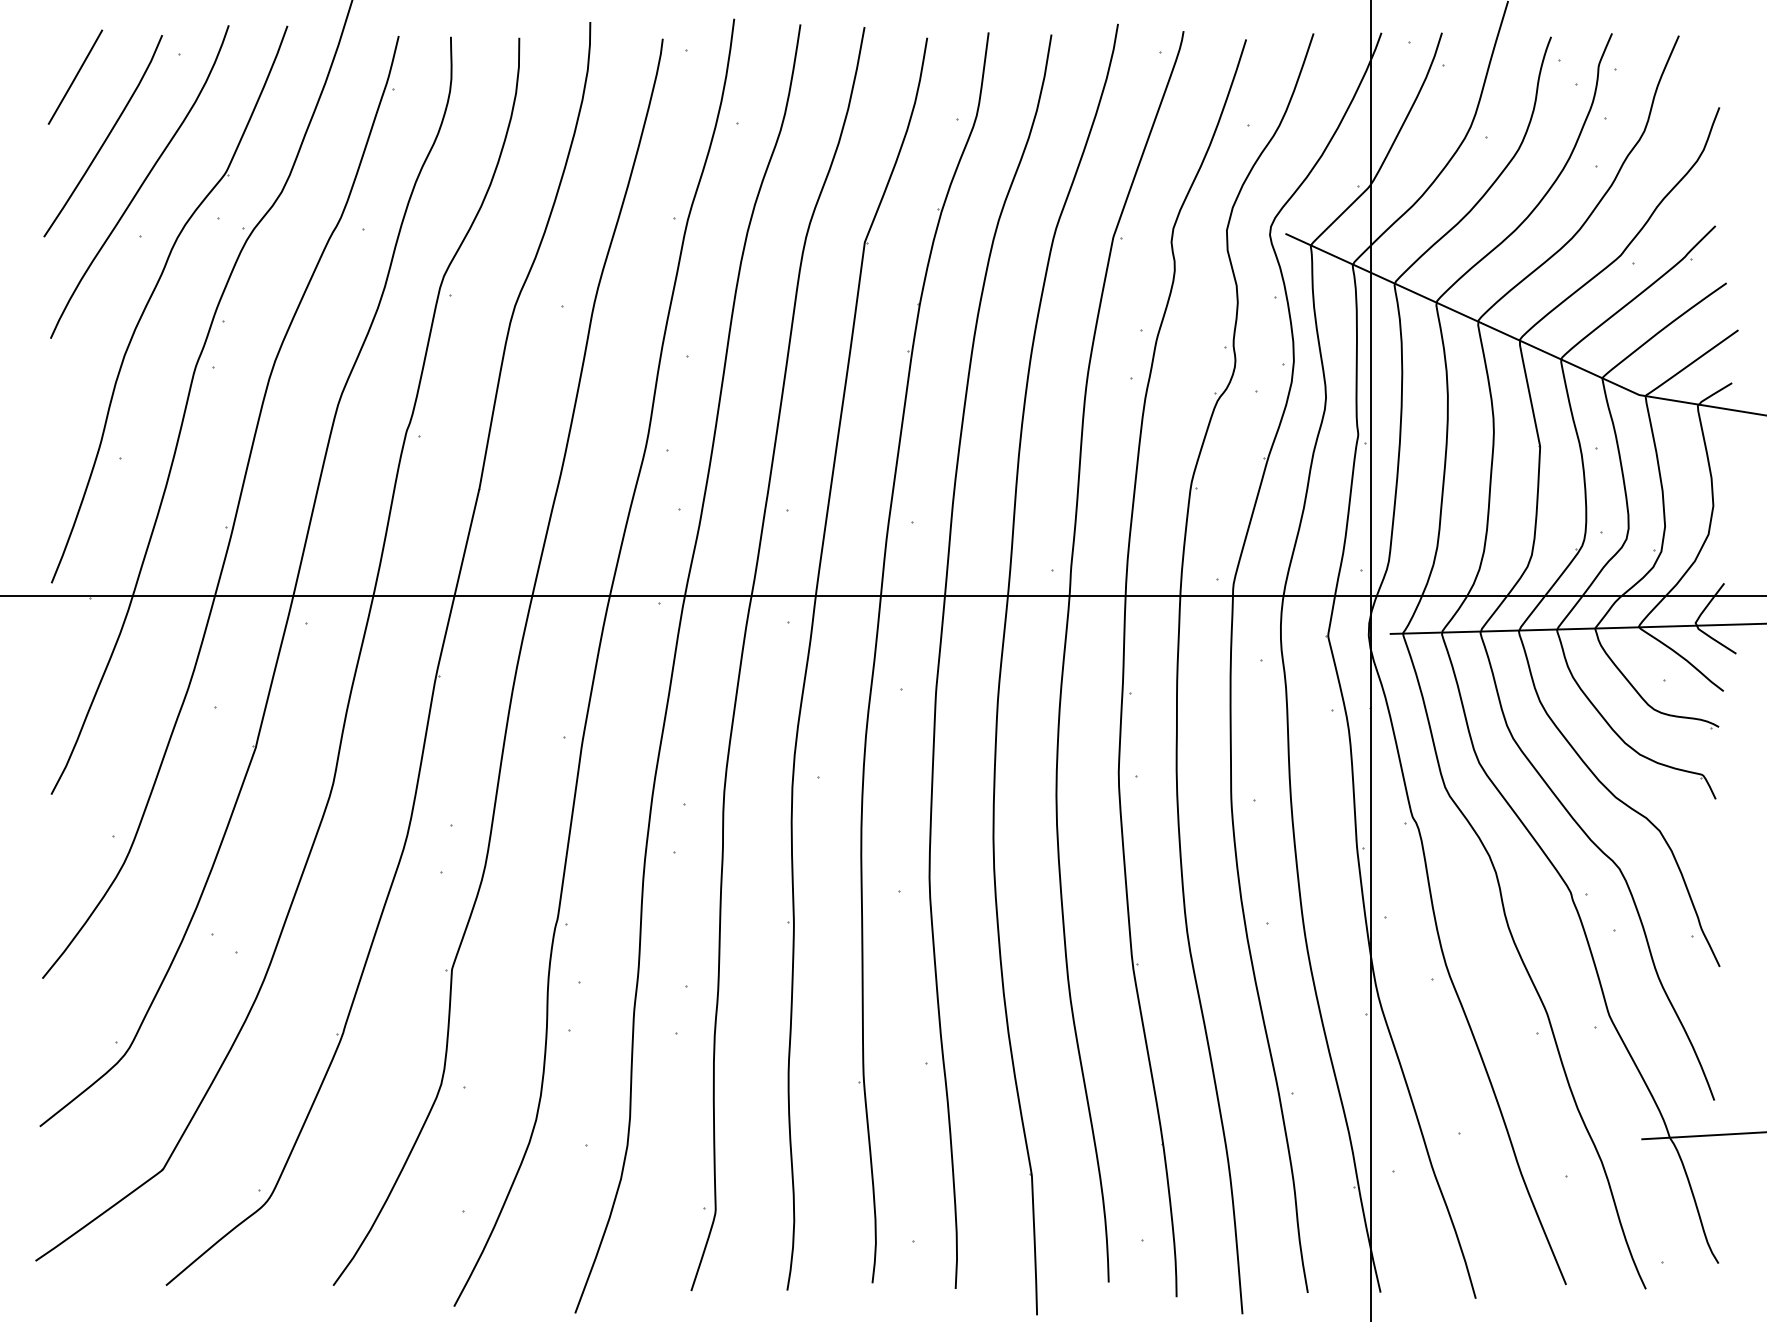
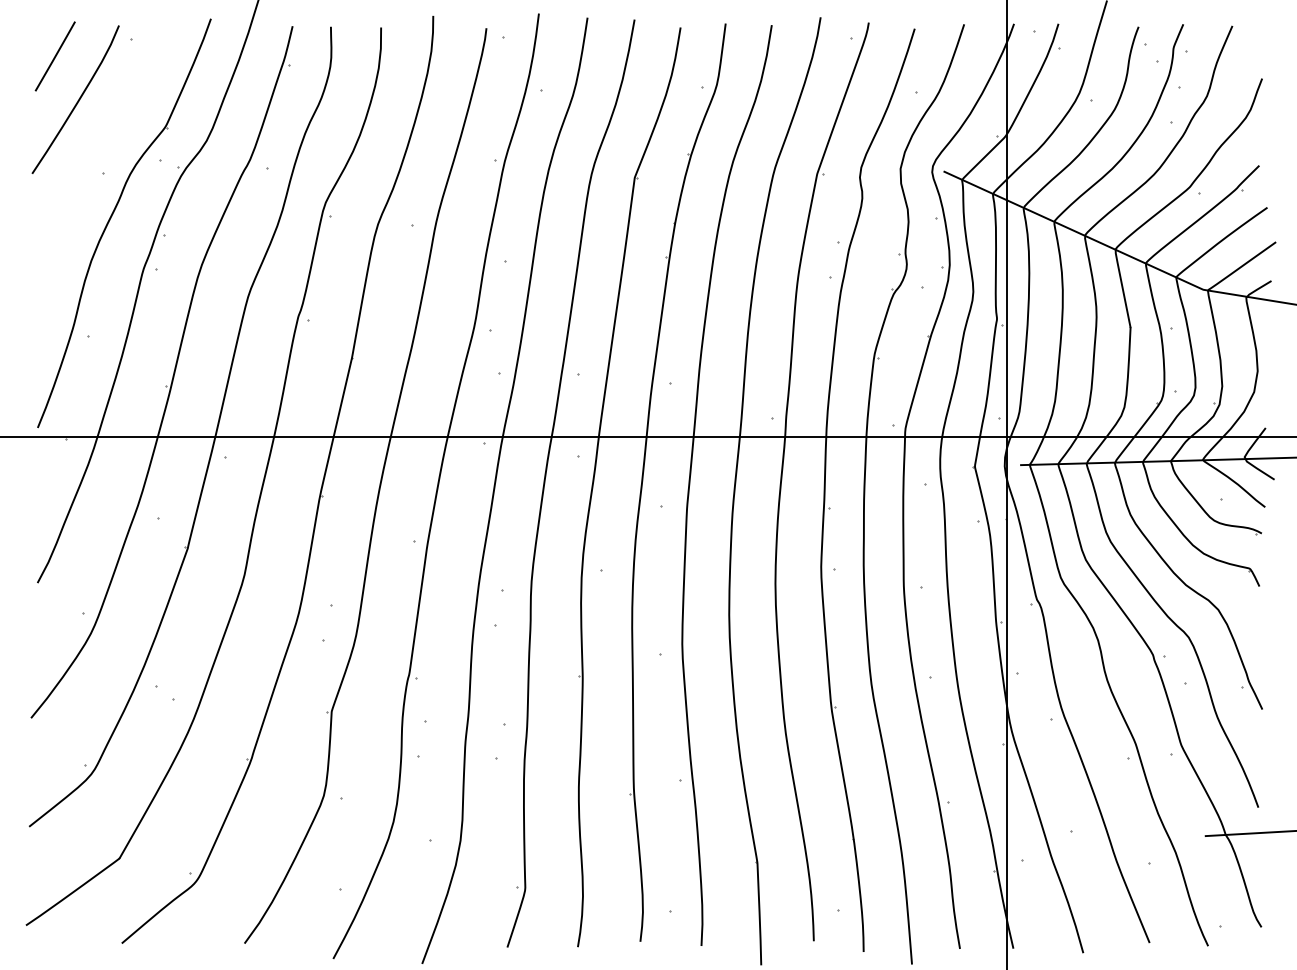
curve: (141, 183) -> (103, 134), removed

